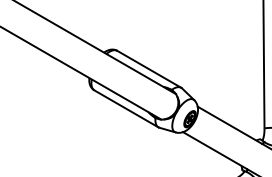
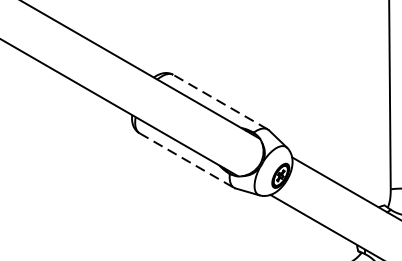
line: (149, 69) -> (220, 102), solid -> dashed
line: (126, 108) -> (186, 160), solid -> dashed

